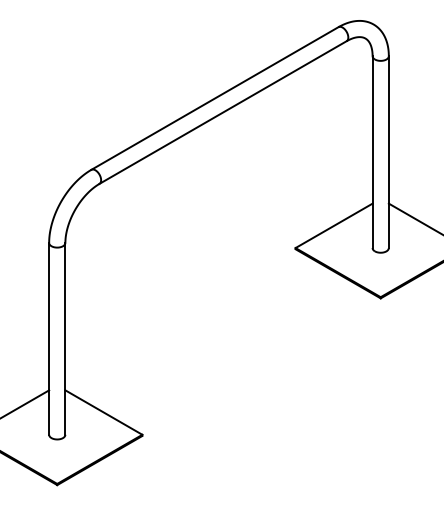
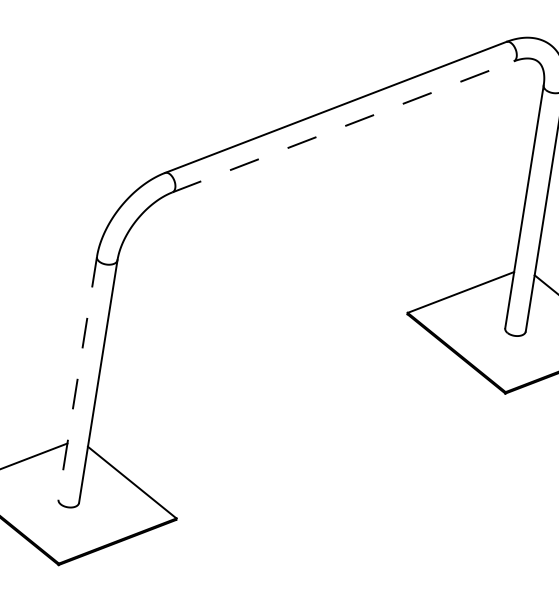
line: (223, 112) -> (343, 126), solid -> dashed
line: (49, 338) -> (78, 377), solid -> dashed

